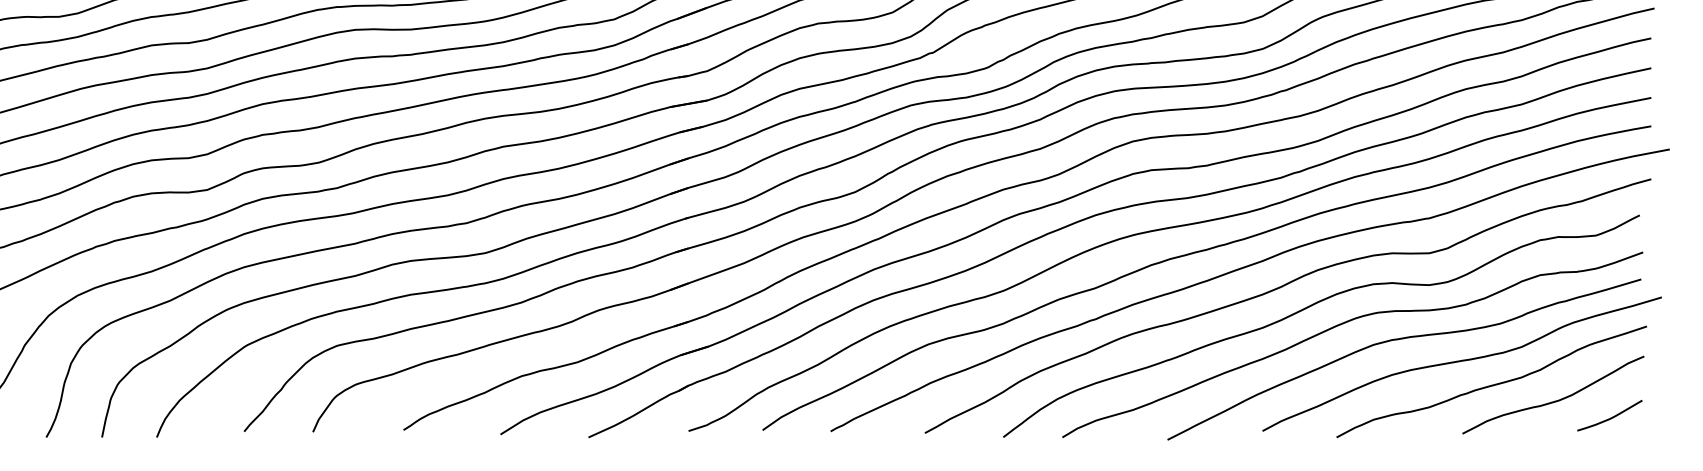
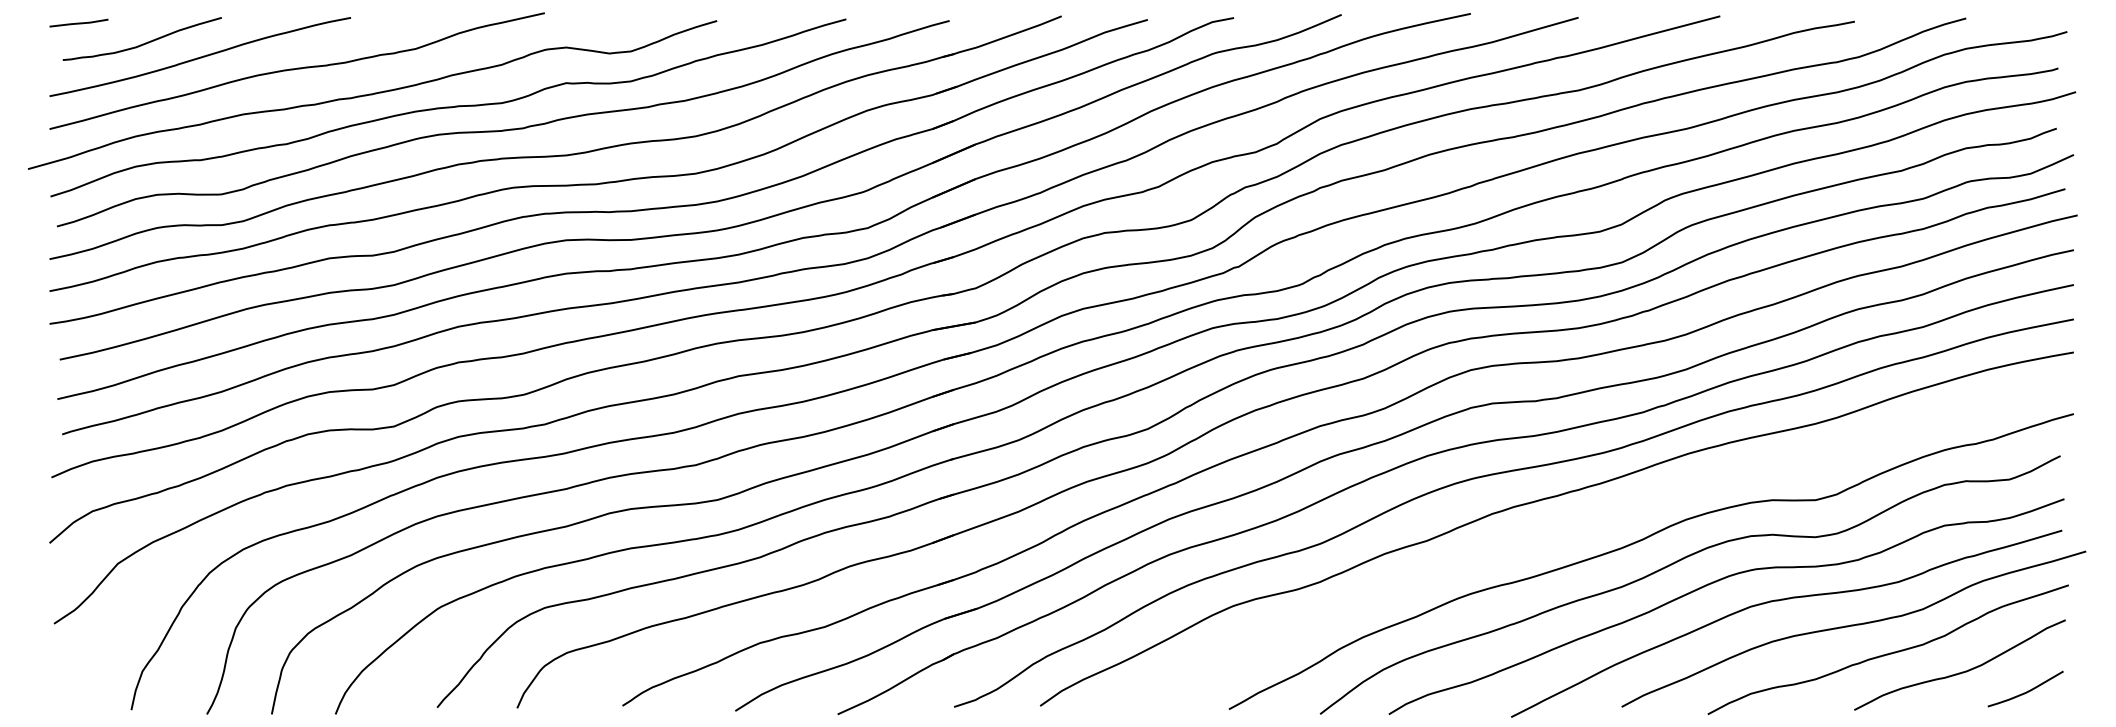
curve: (1242, 269) -> (1598, 518), removed

